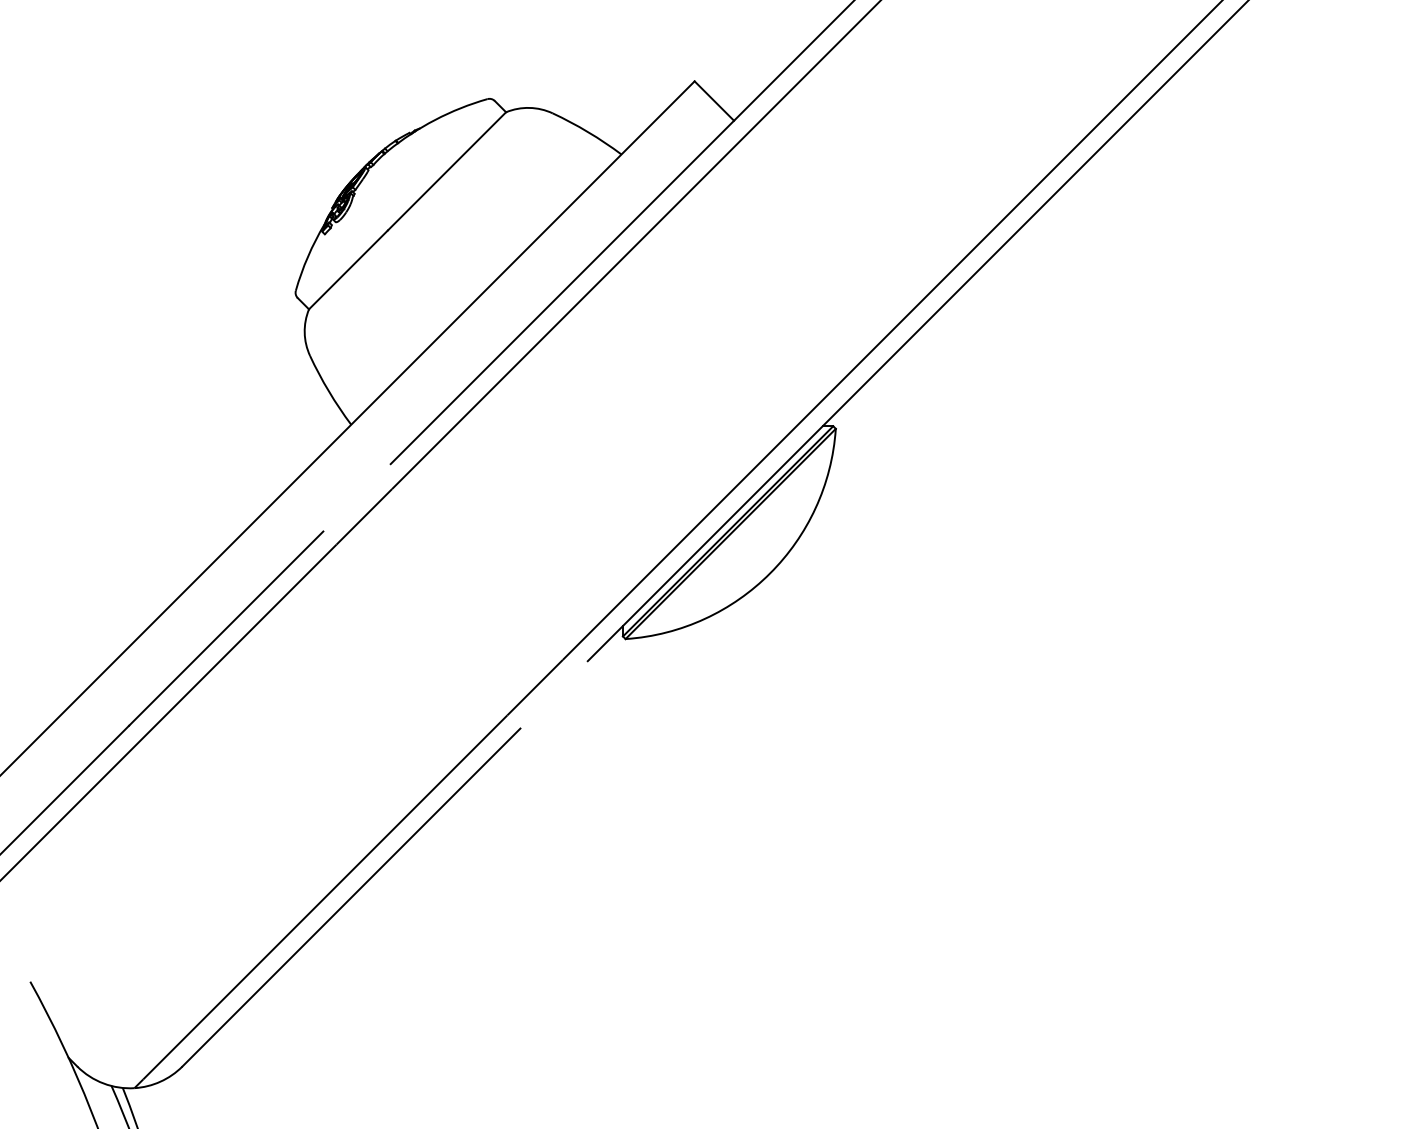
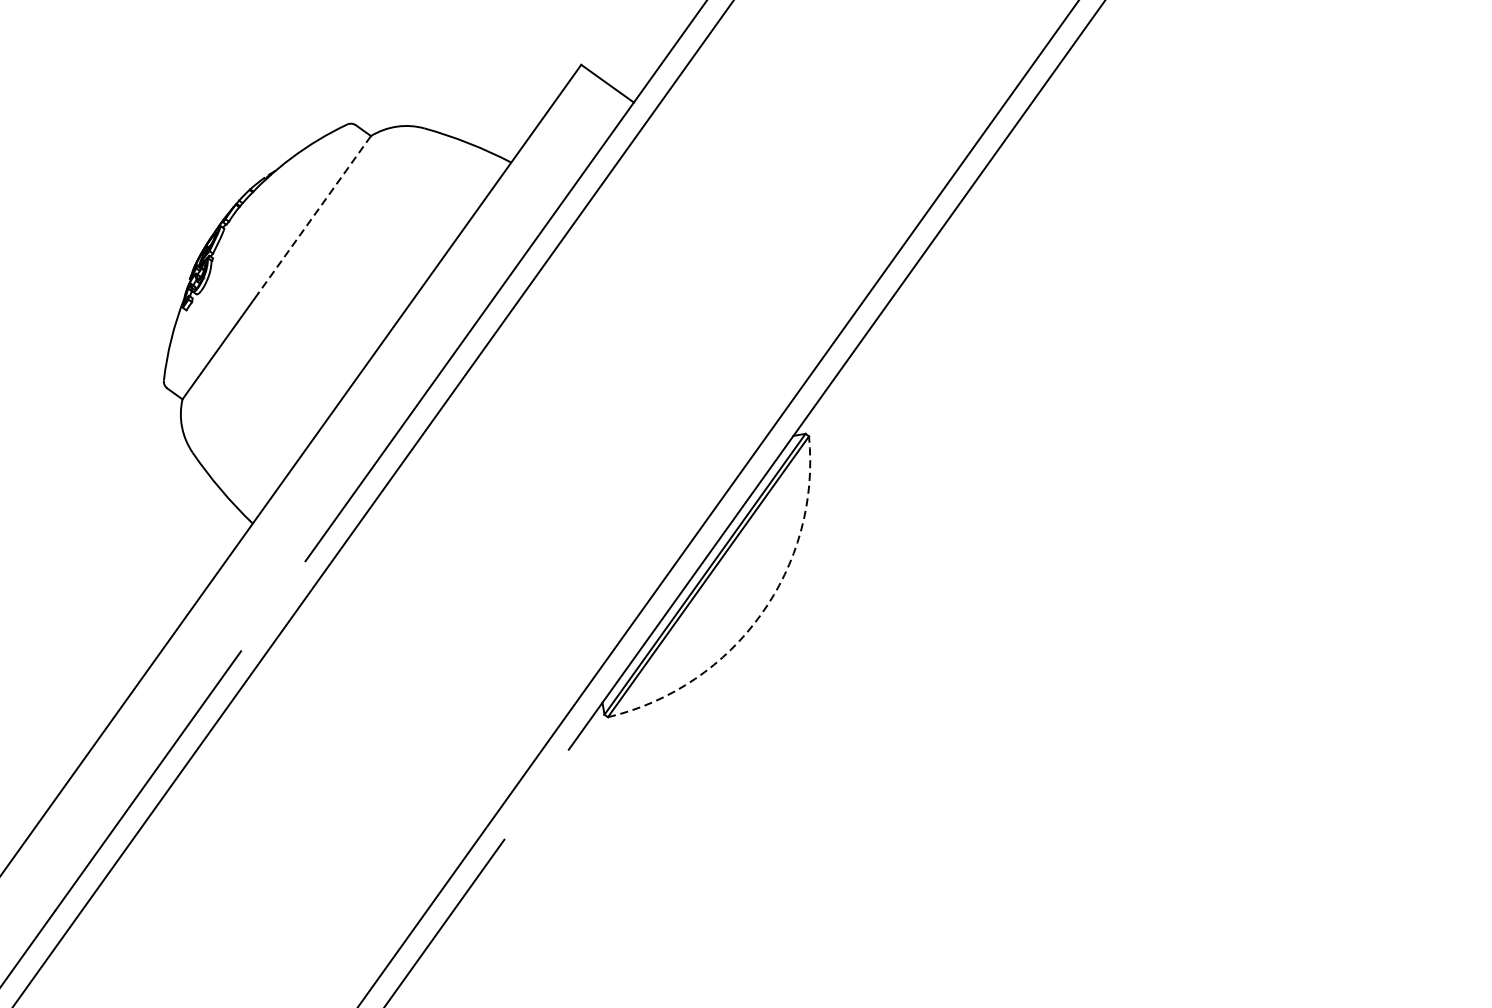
line: (447, 171) -> (315, 215), solid -> dashed
arc: (770, 573) -> (761, 614), solid -> dashed

